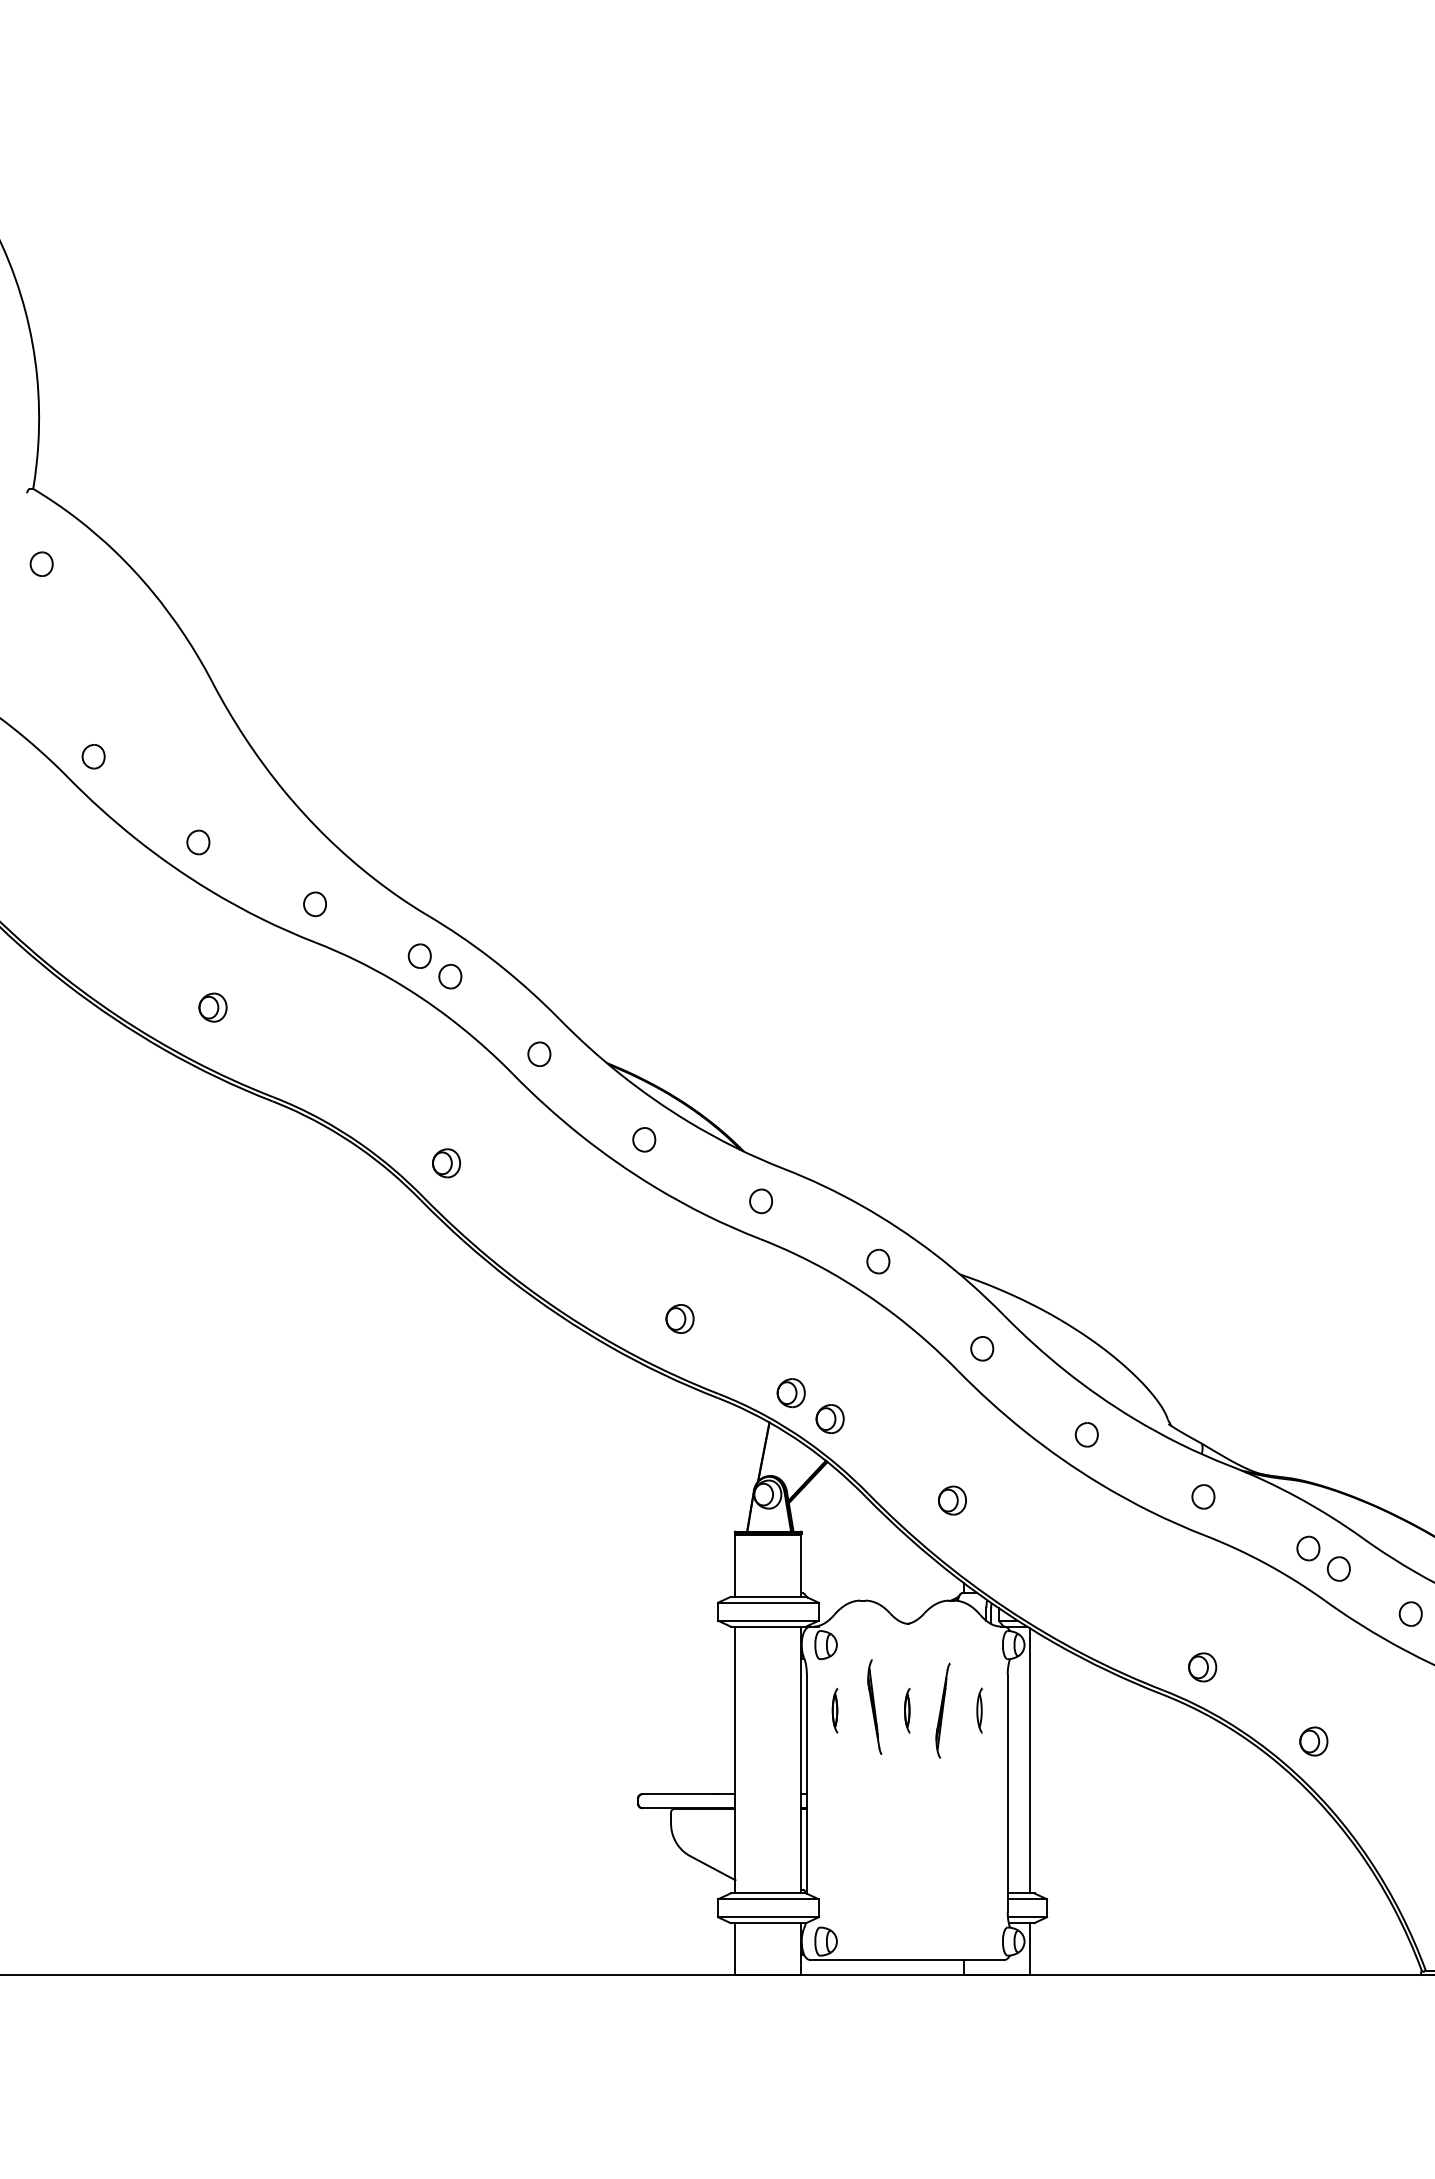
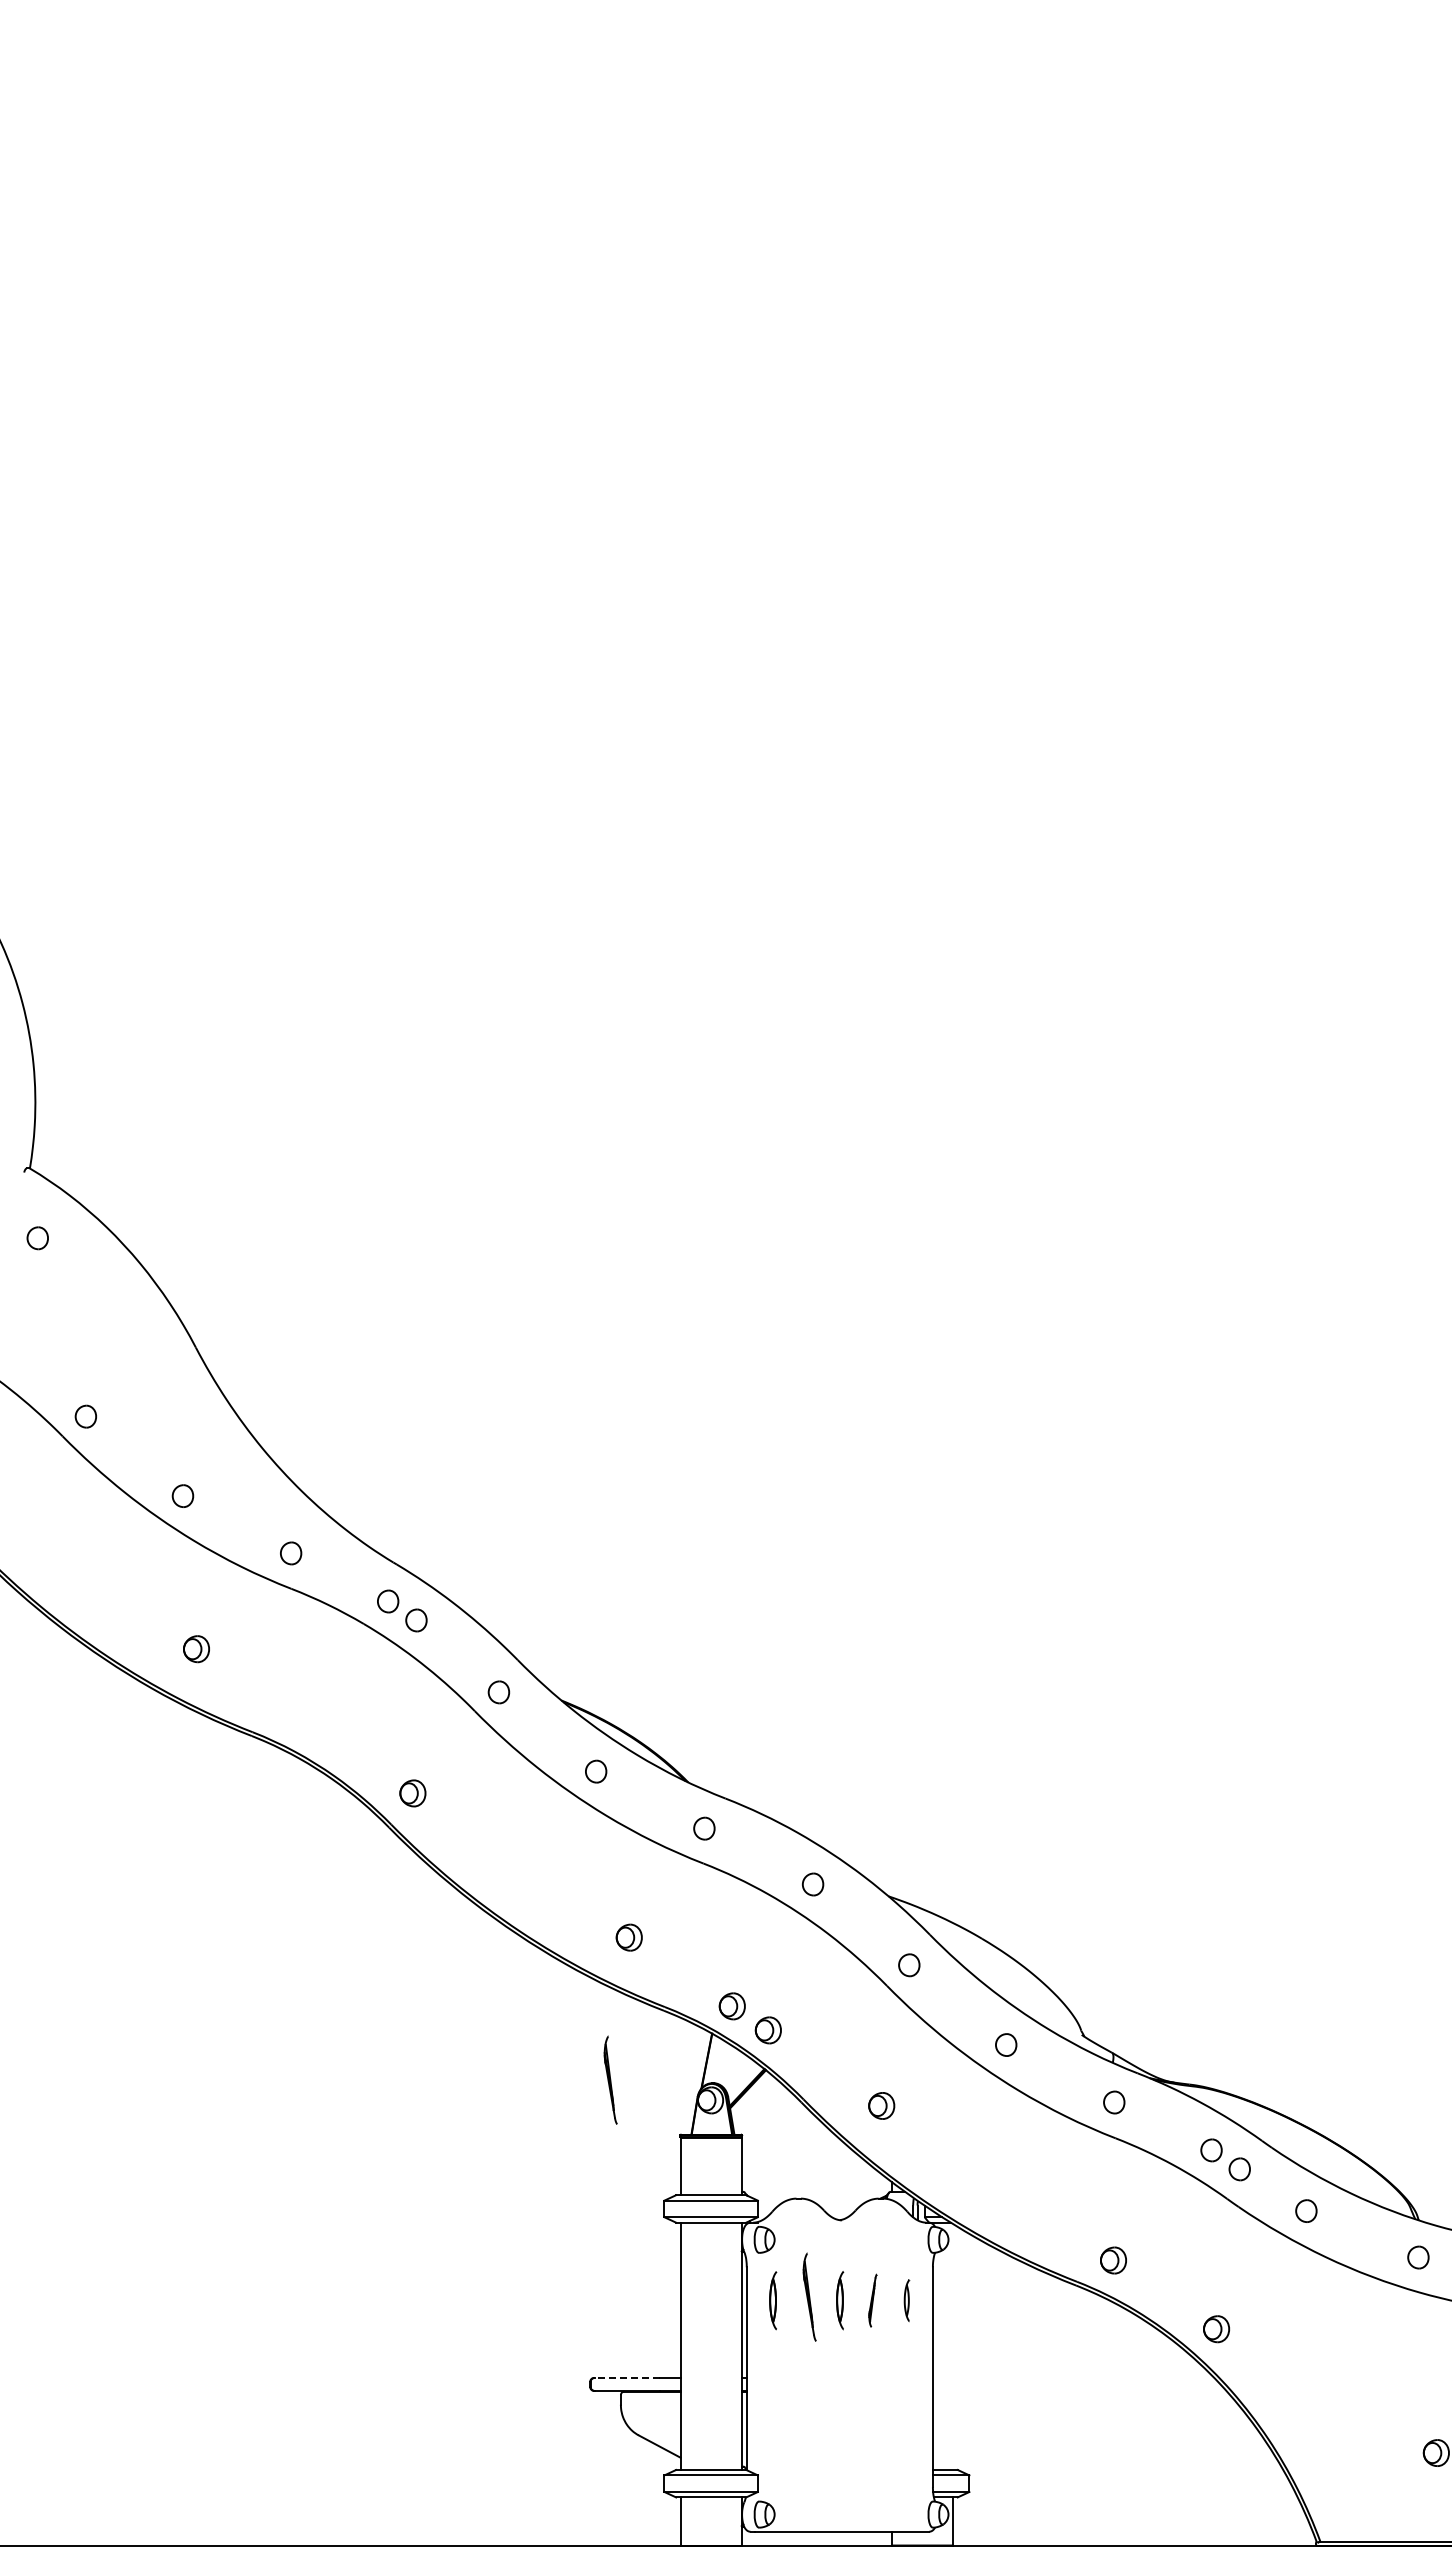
part: (659, 1472) -> (610, 2079), added
part: (834, 1710) -> (772, 2300), size x1.4
part: (906, 1710) -> (839, 2300), size x1.4
part: (942, 1710) -> (872, 2300), size x0.6
line: (1029, 1760) -> (953, 2346), removed
line: (678, 1793) -> (627, 2377), solid -> dashed

